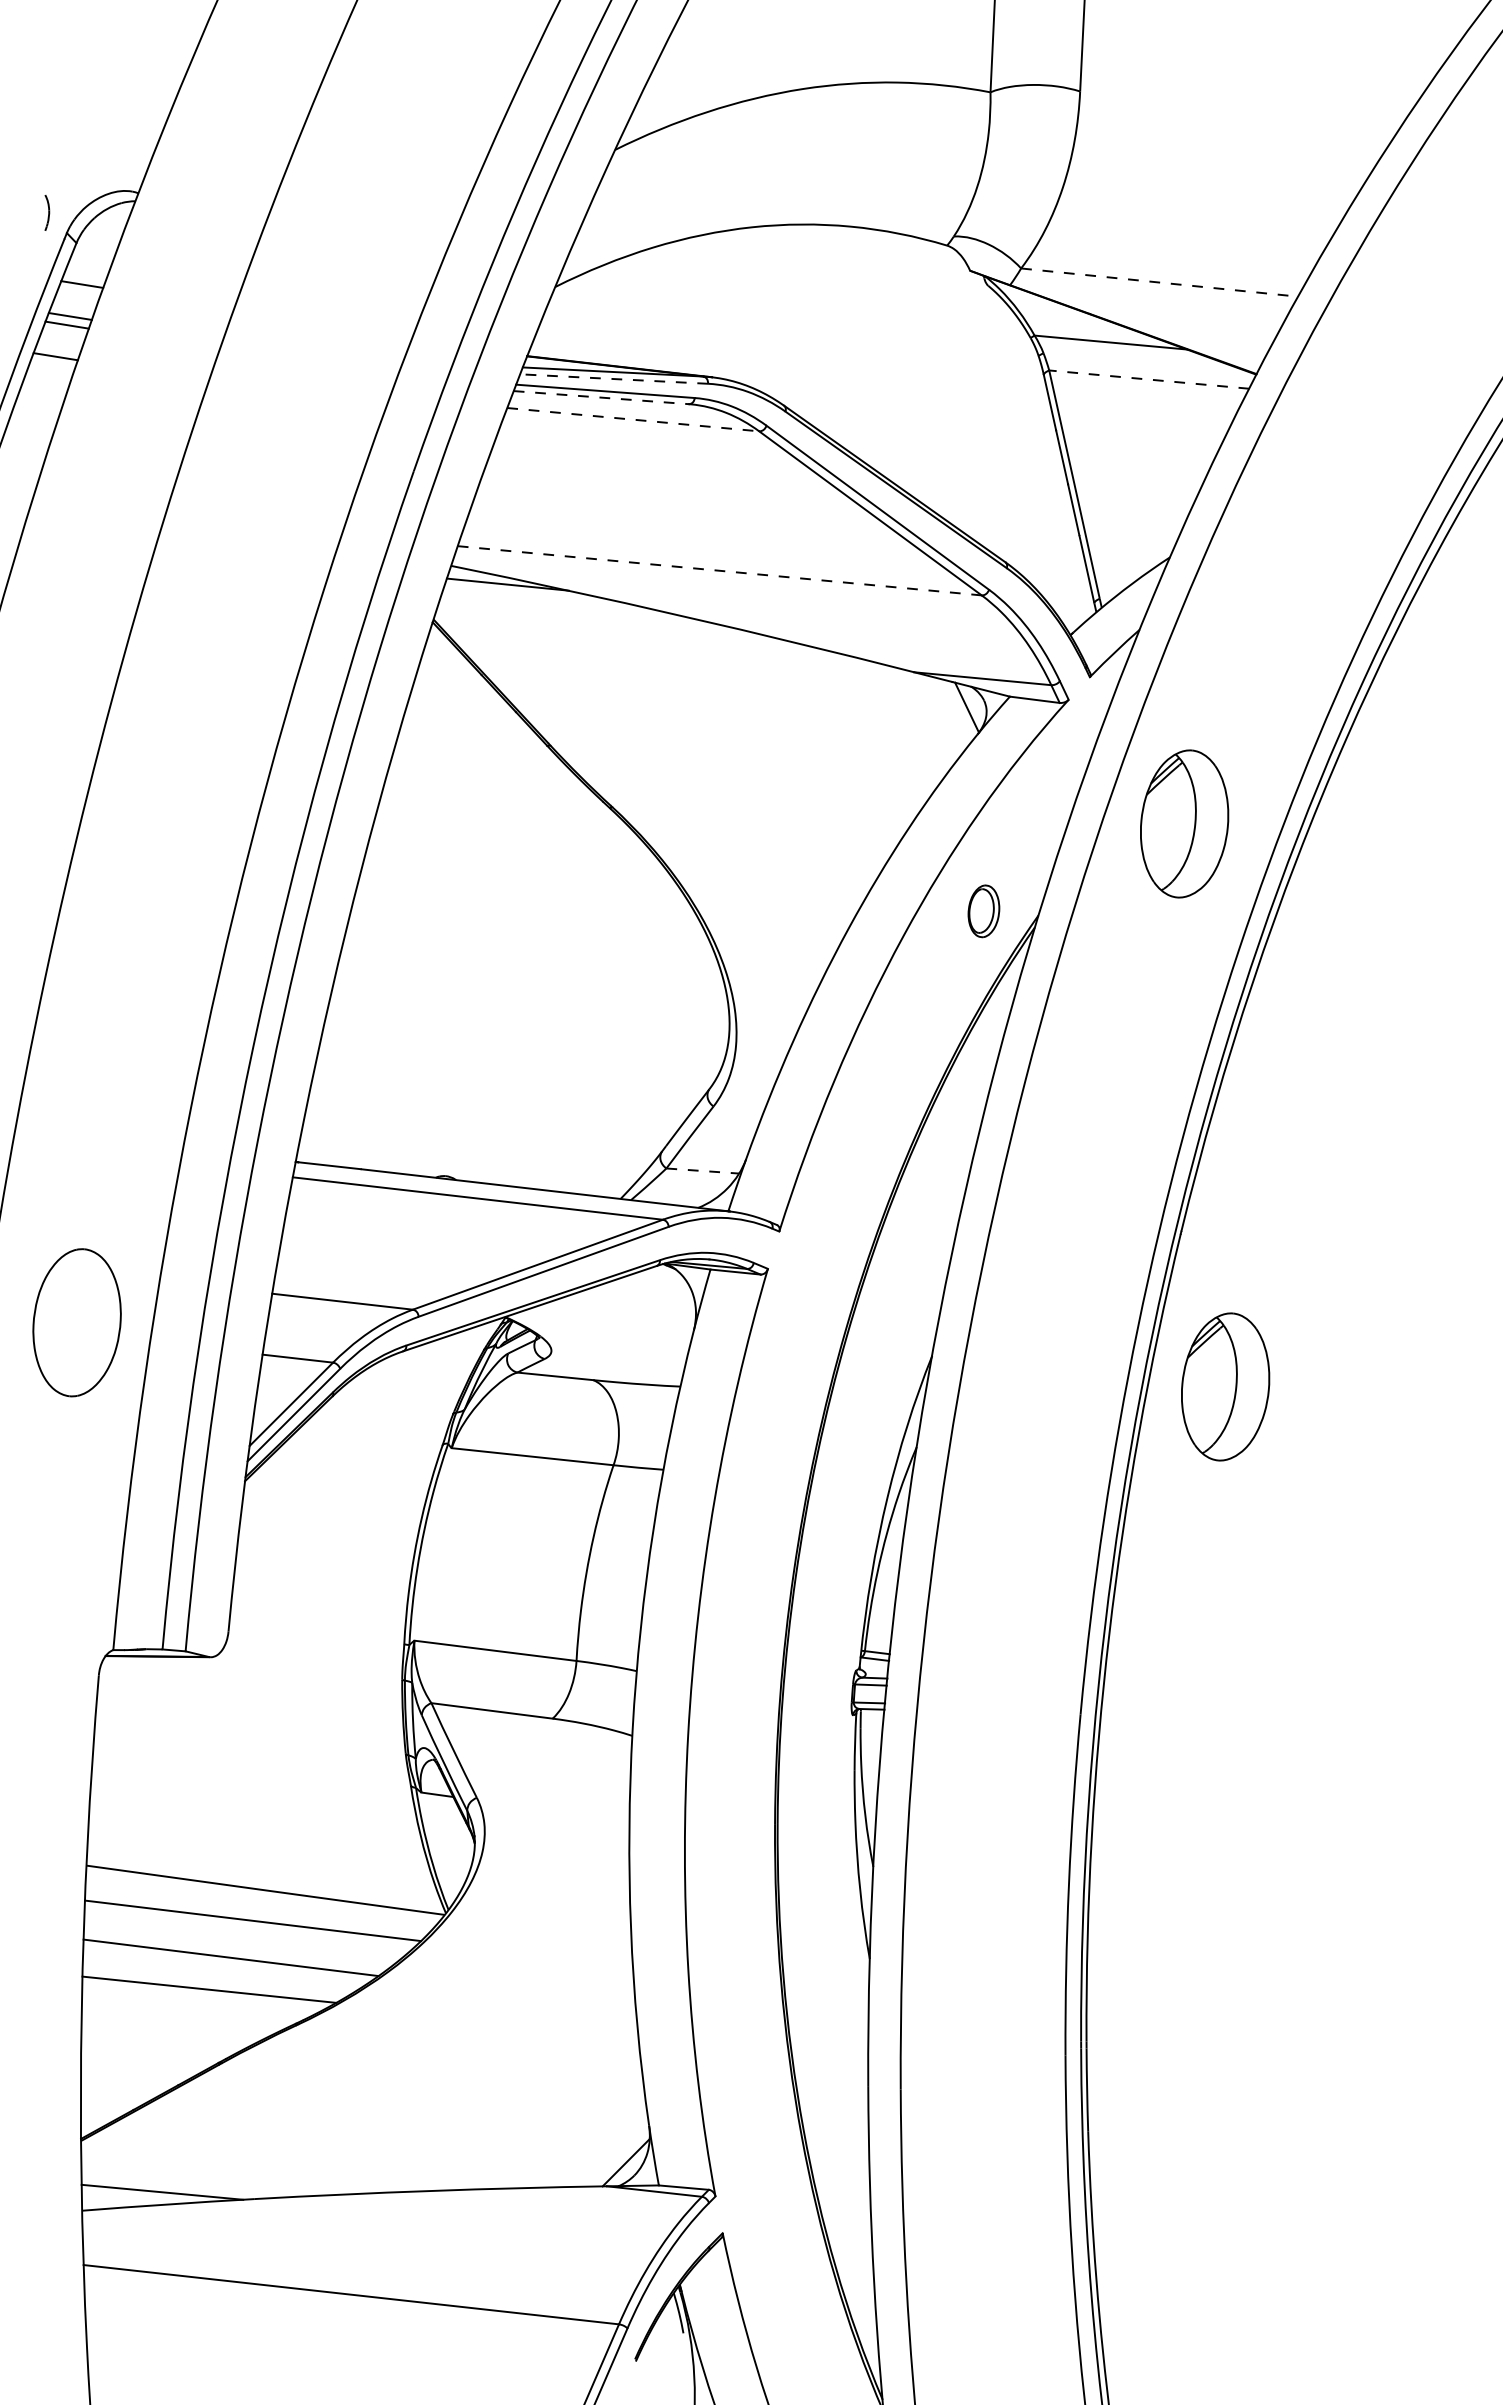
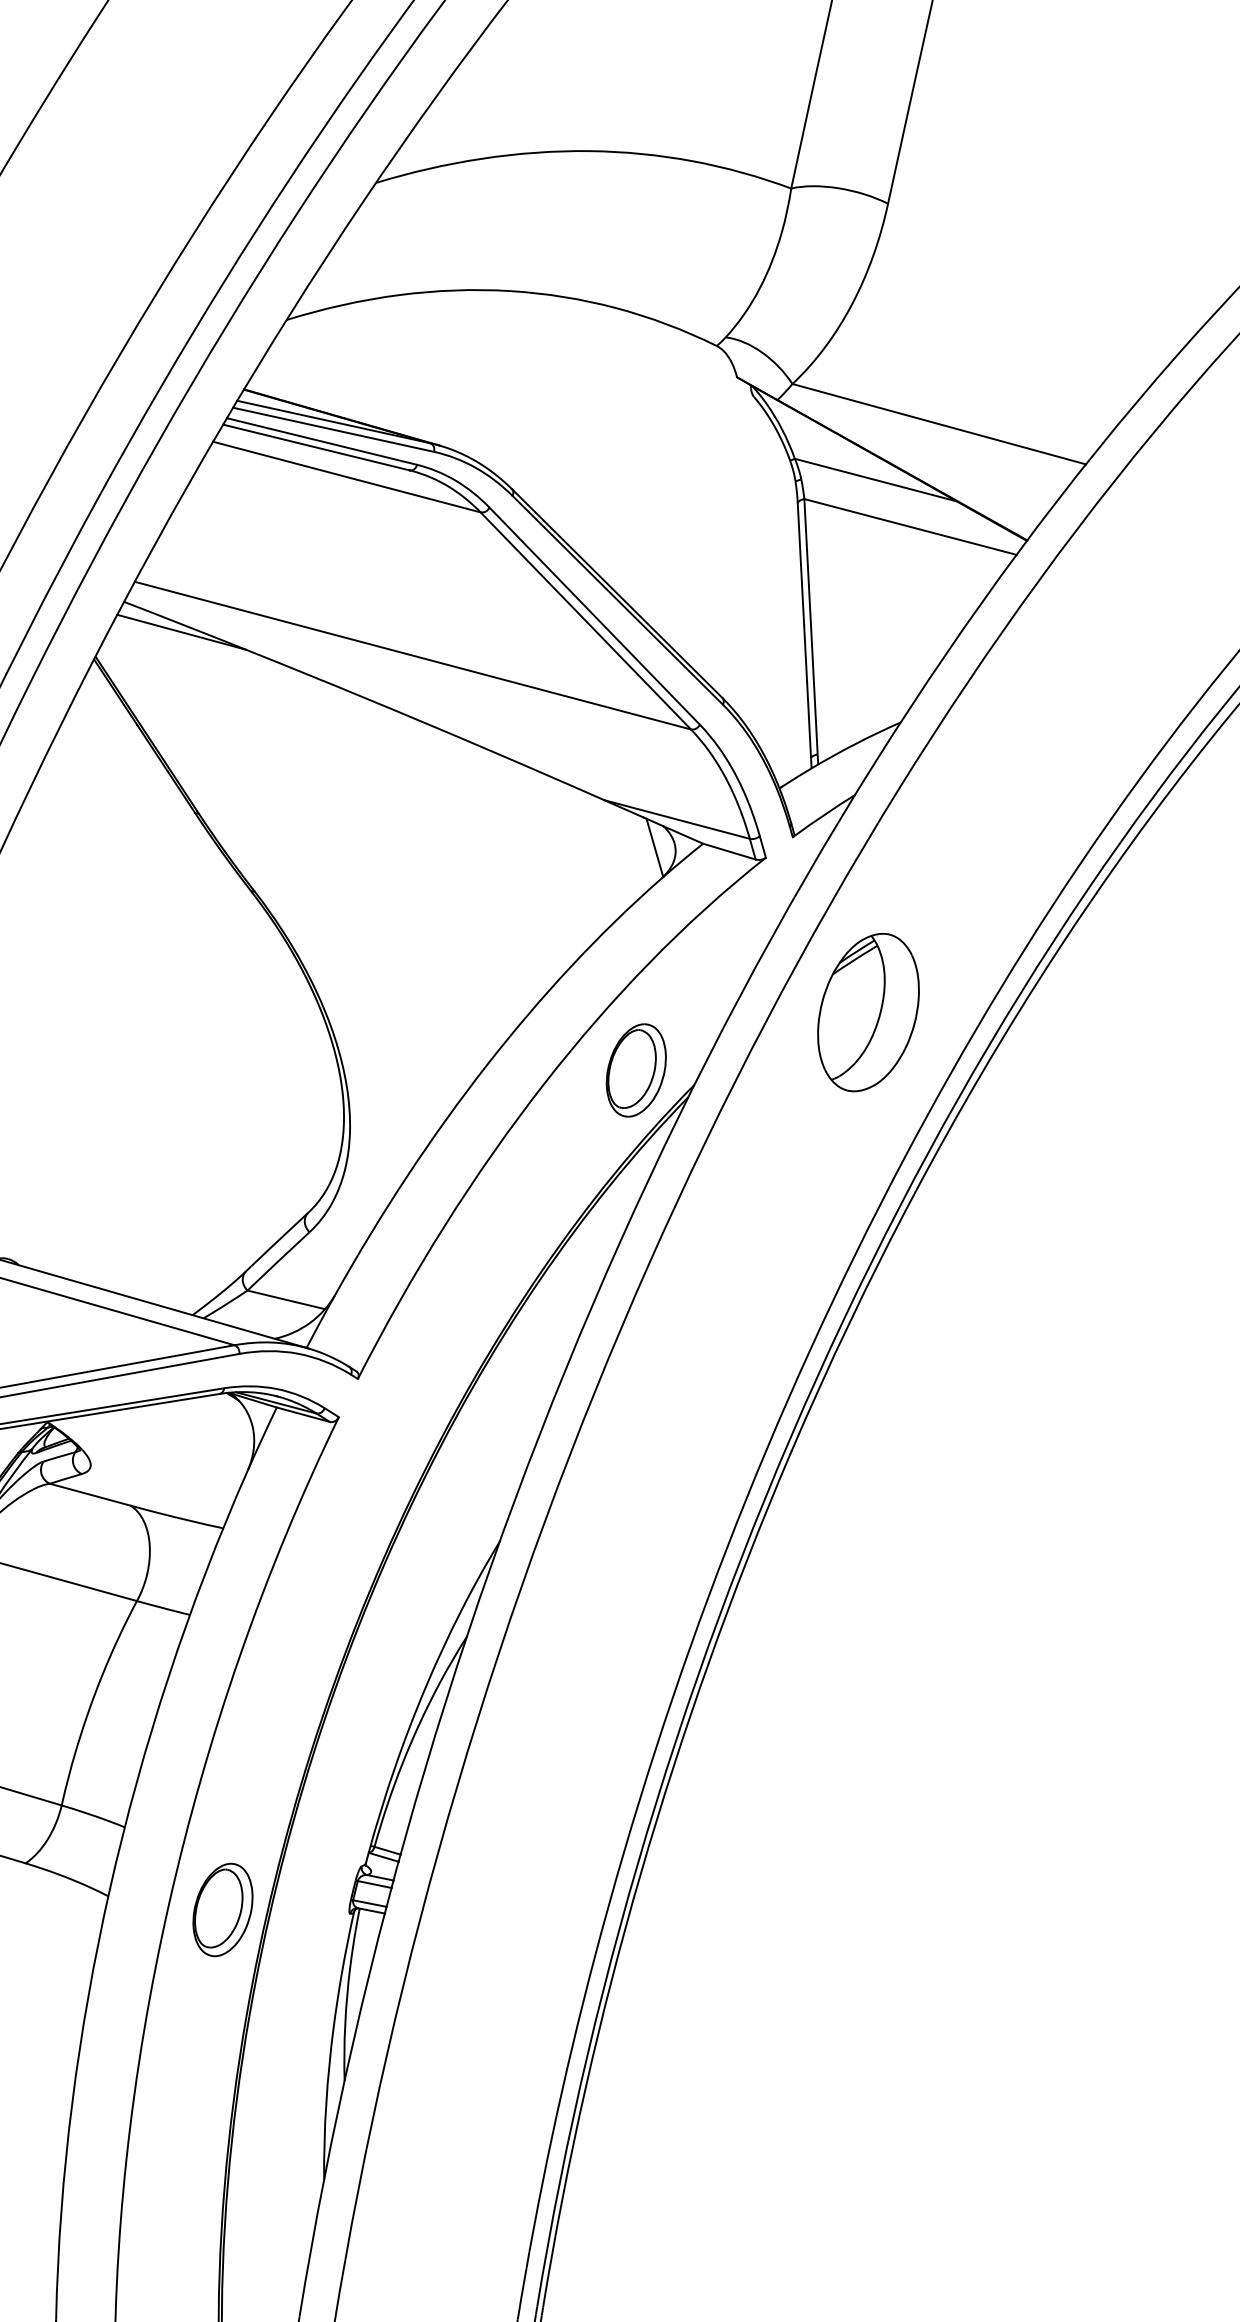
line: (1160, 282) -> (940, 424), dashed -> solid
line: (613, 379) -> (332, 430), dashed -> solid
line: (1148, 379) -> (909, 526), dashed -> solid
line: (601, 397) -> (316, 447), dashed -> solid
line: (633, 419) -> (347, 476), dashed -> solid
line: (720, 570) -> (413, 655), dashed -> solid
part: (983, 911) -> (635, 1070), size x1.67
line: (703, 1171) -> (286, 1300), dashed -> solid
part: (1225, 1386) -> (811, 1626), removed
part: (737, 1730) -> (222, 1909), added

